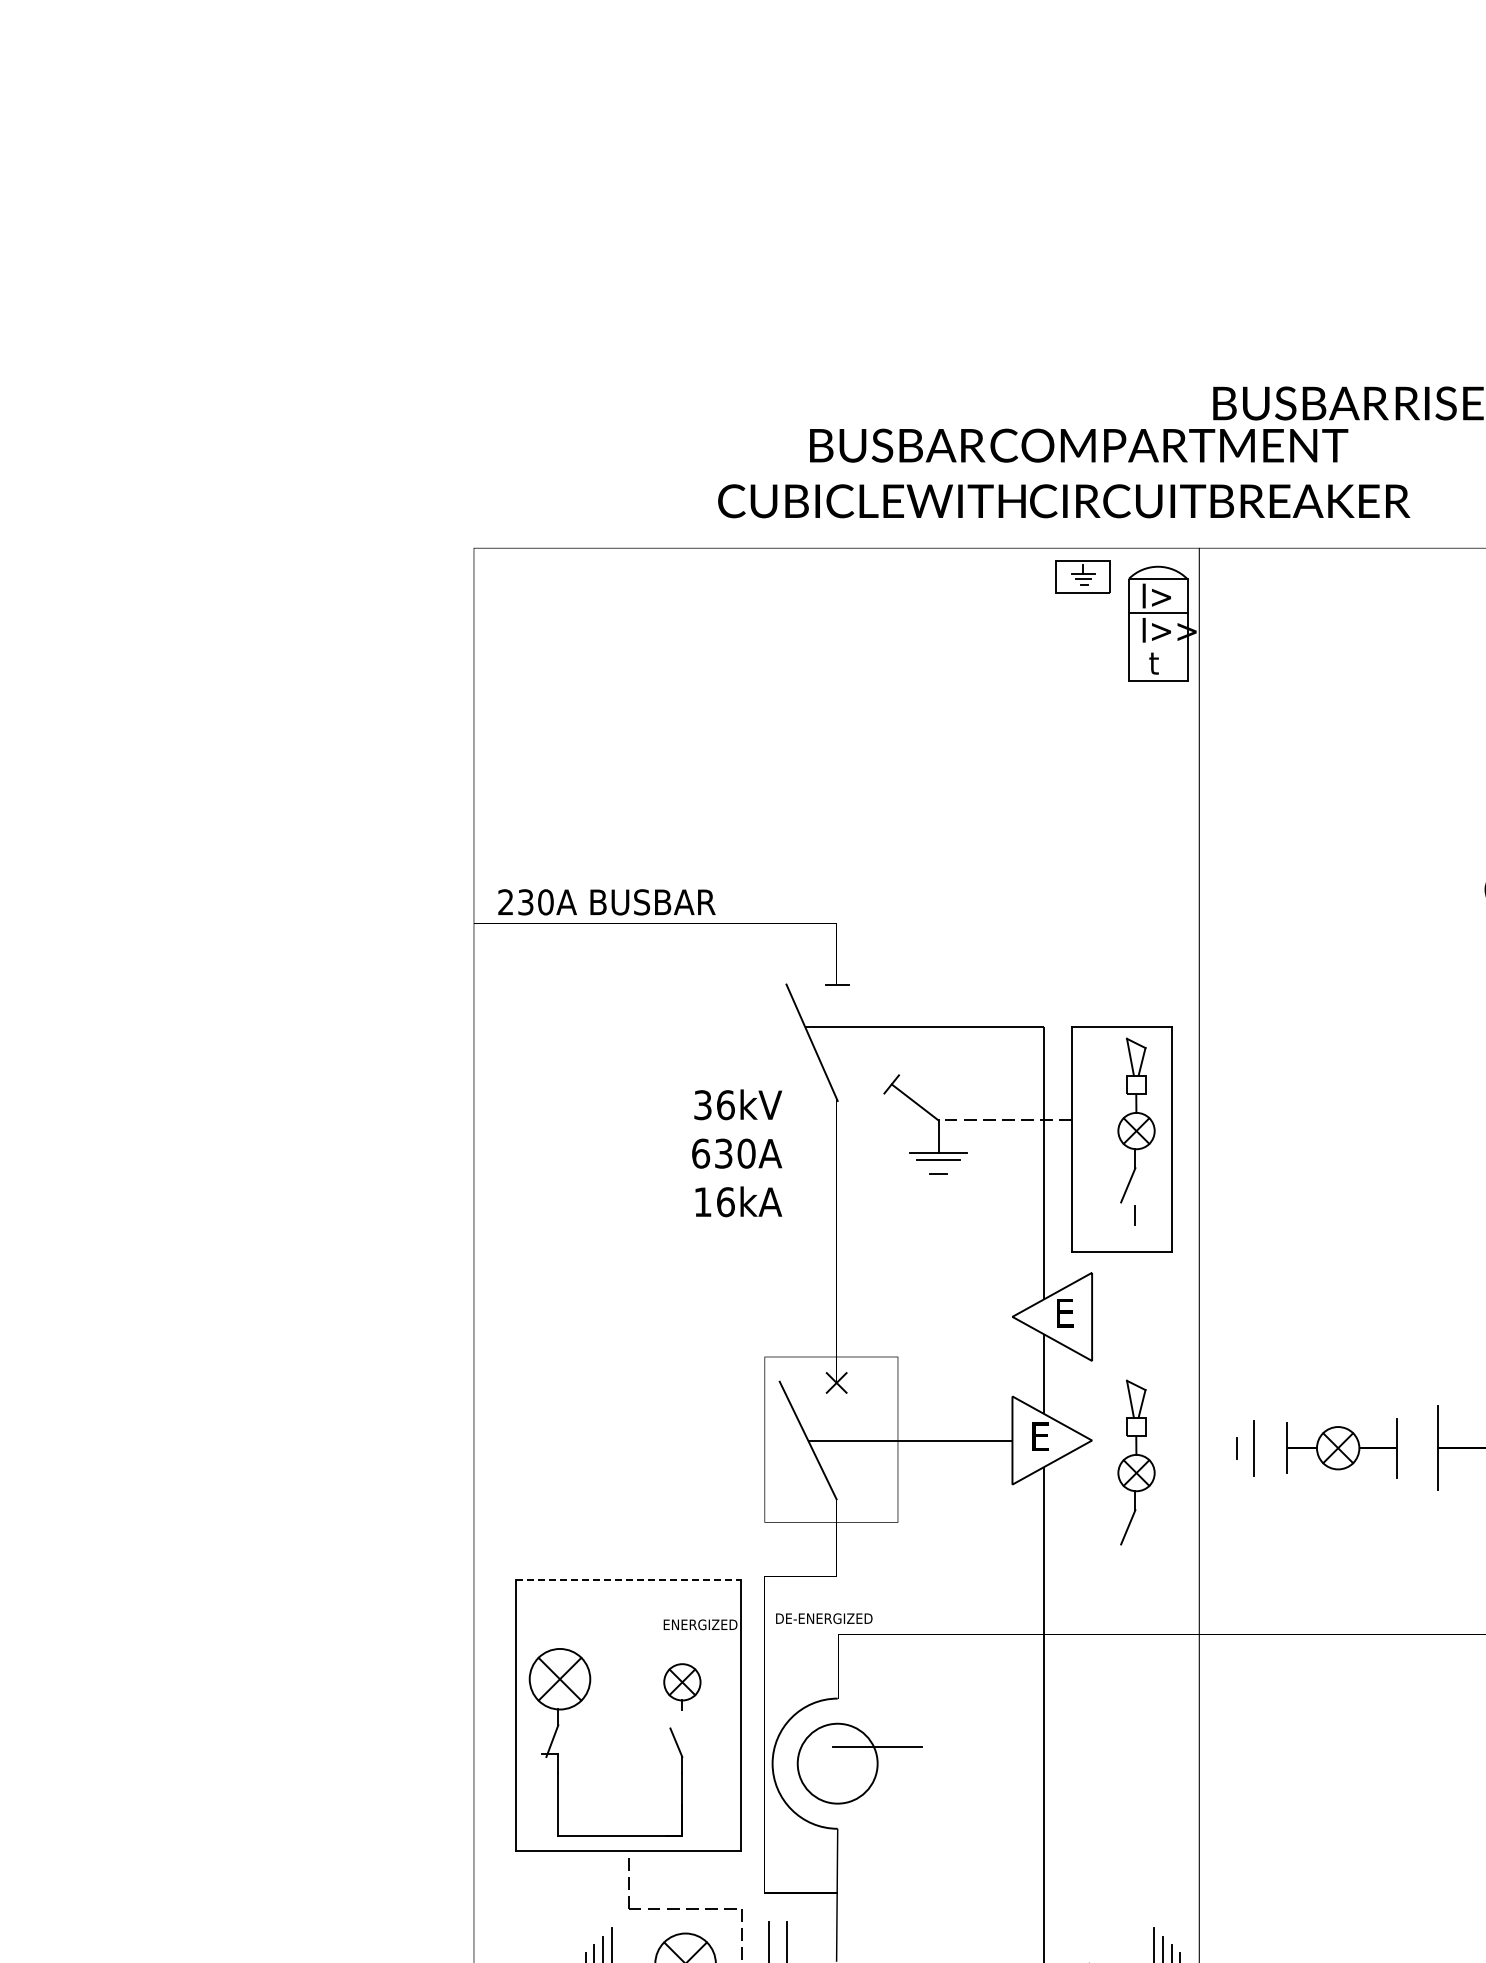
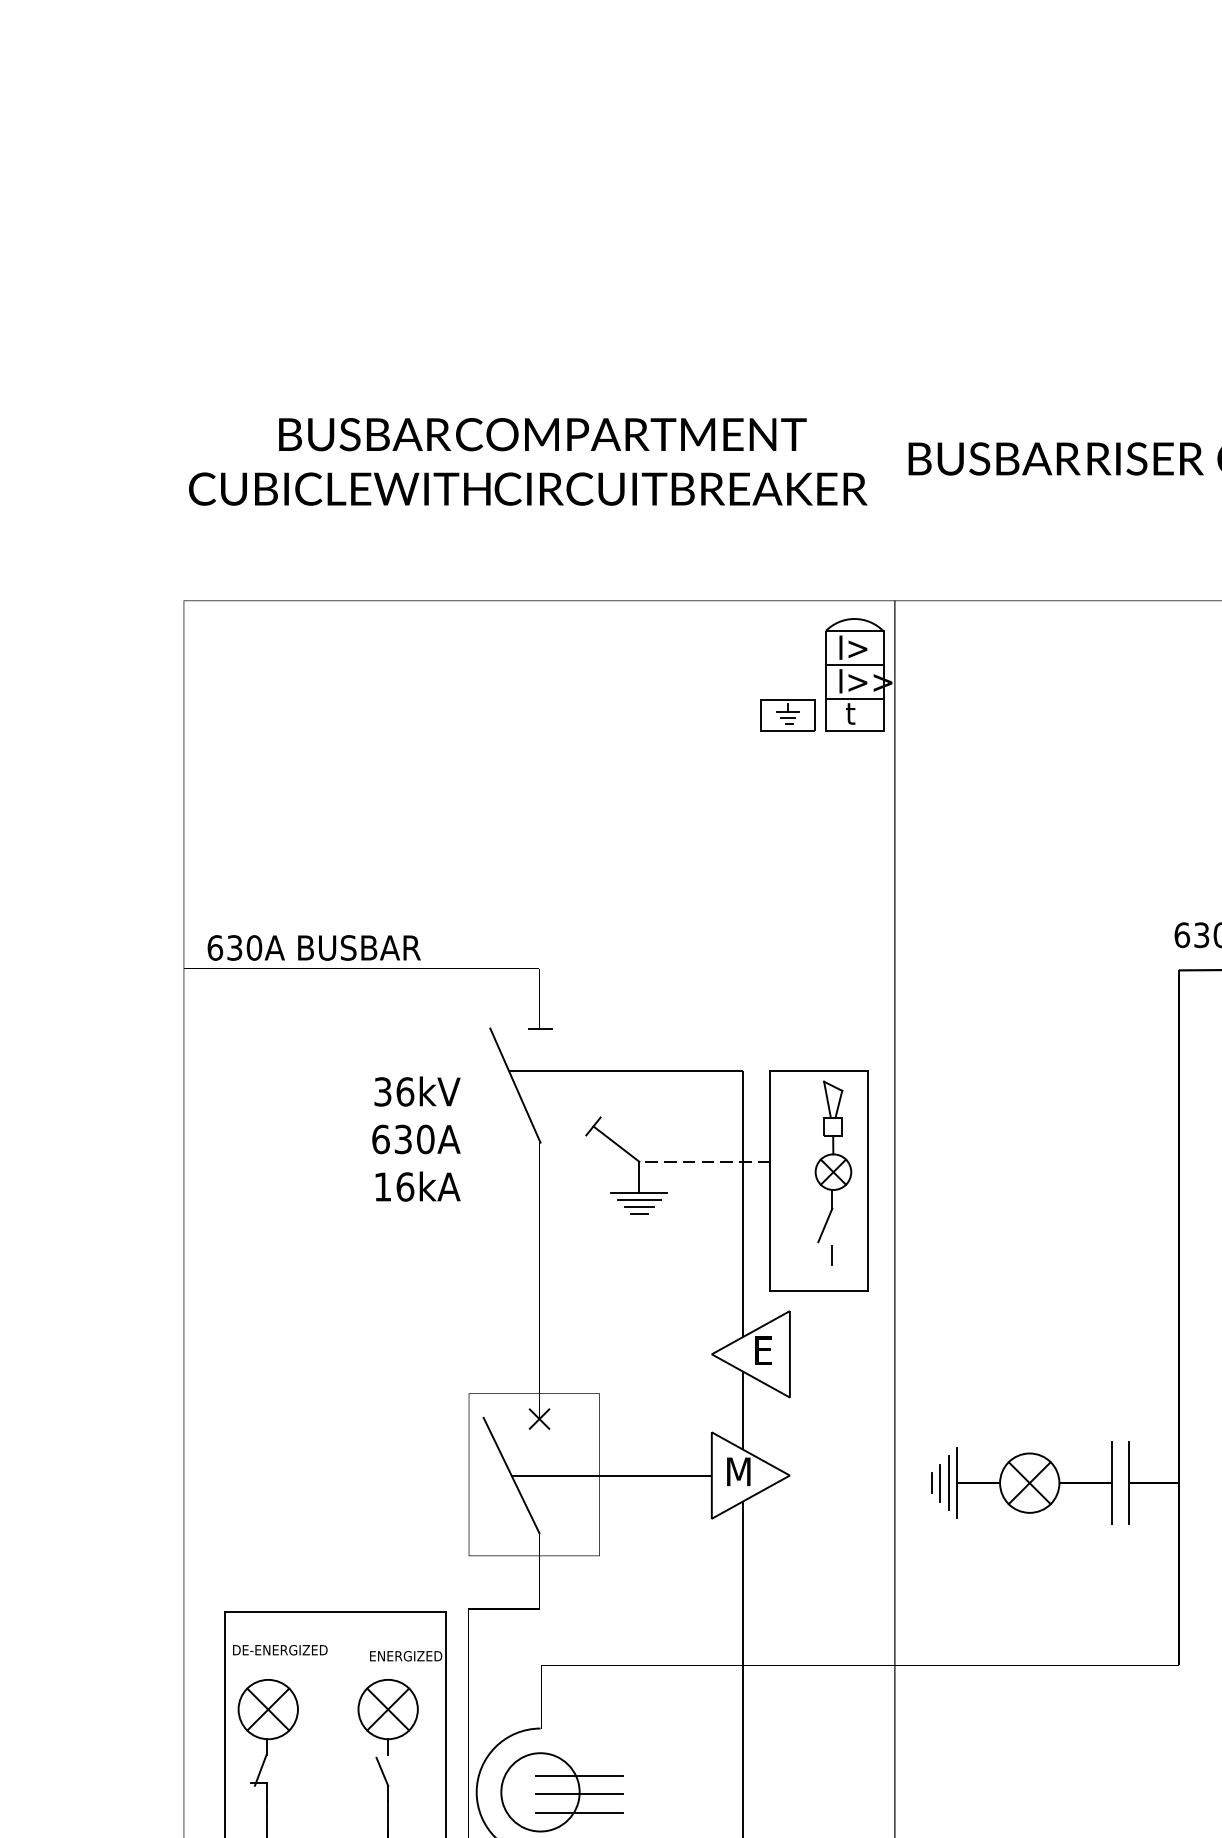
text: (1064, 473) -> (528, 461), moved
part: (1082, 576) -> (787, 714), moved
line: (1158, 648) -> (854, 699), added
text: (505, 902) -> (214, 948), 230A -> 630A
text: (737, 1153) -> (416, 1139), moved
line: (938, 1166) -> (639, 1206), added
text: (1039, 1436) -> (738, 1471), E -> M
part: (1341, 1447) -> (1034, 1482), size x1.43
line: (1245, 1448) -> (940, 1483), added
part: (1136, 1462) -> (833, 1497), removed
line: (629, 1579) -> (336, 1611), dashed -> solid
text: (824, 1618) -> (280, 1650), moved
part: (682, 1686) -> (388, 1716), size x1.67
line: (877, 1765) -> (579, 1794), added
line: (877, 1784) -> (579, 1812), added

